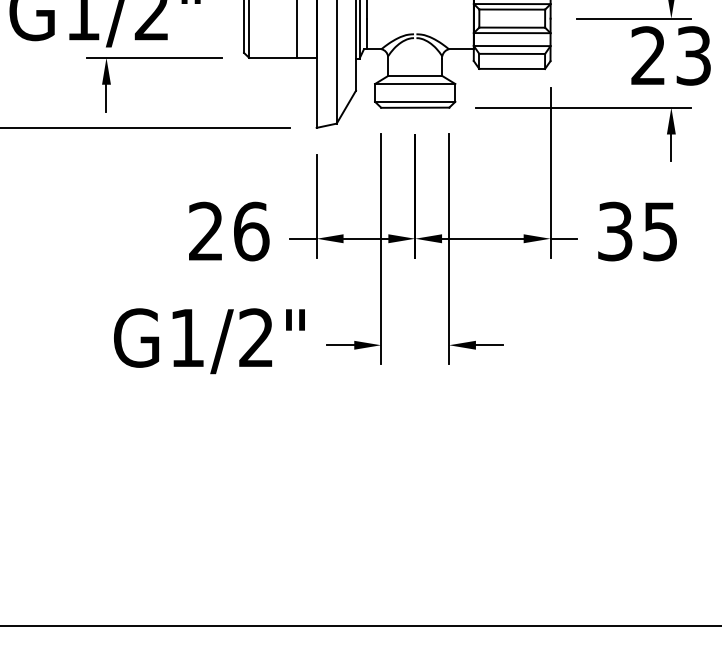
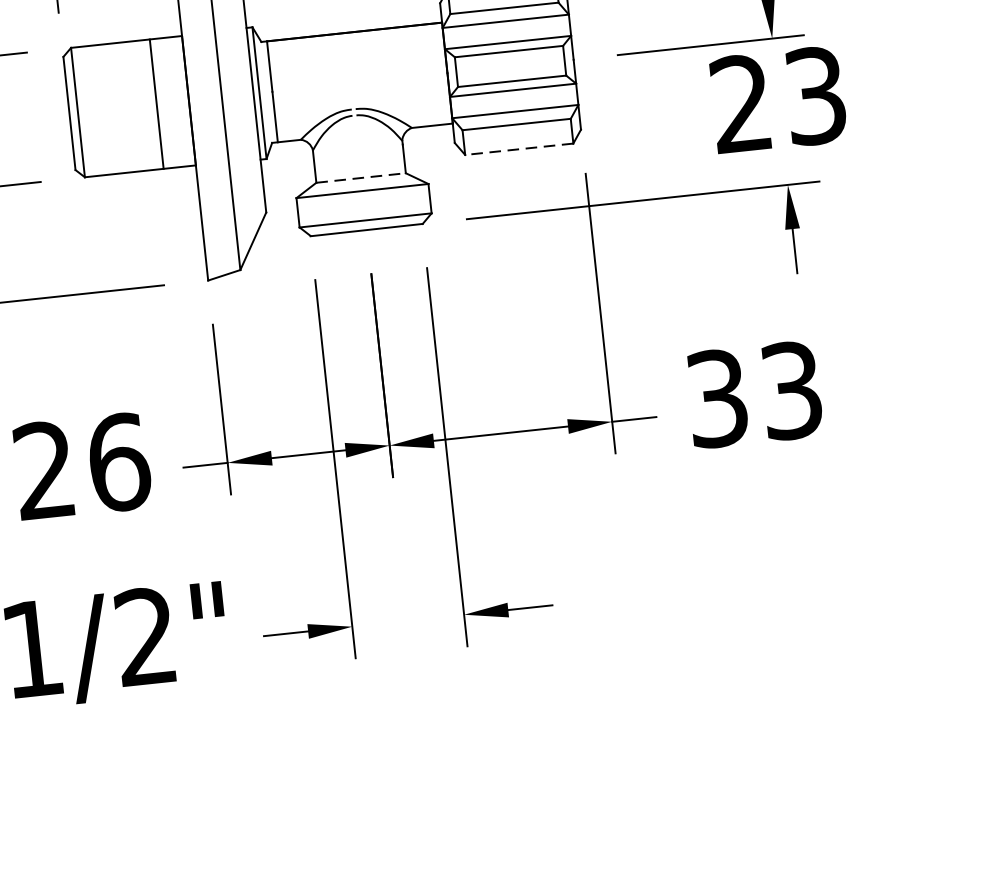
line: (512, 68) -> (519, 148), solid -> dashed
line: (415, 76) -> (361, 178), solid -> dashed
text: (660, 230) -> (791, 388), 35 -> 33

